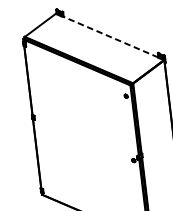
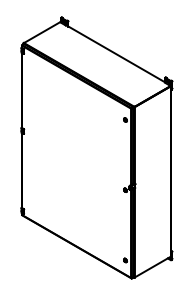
line: (109, 36) -> (115, 53), dashed -> solid

